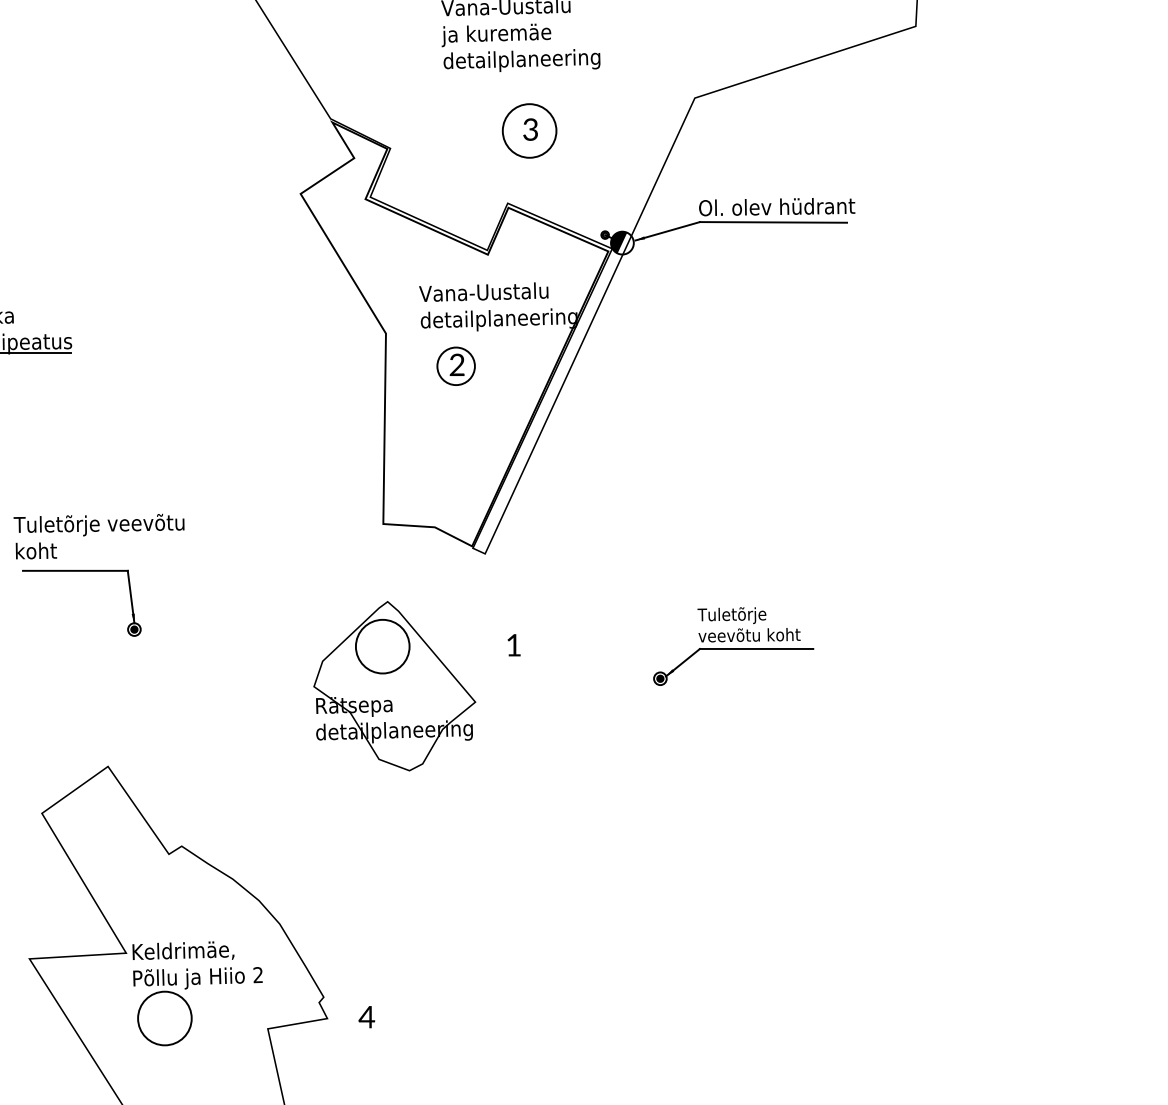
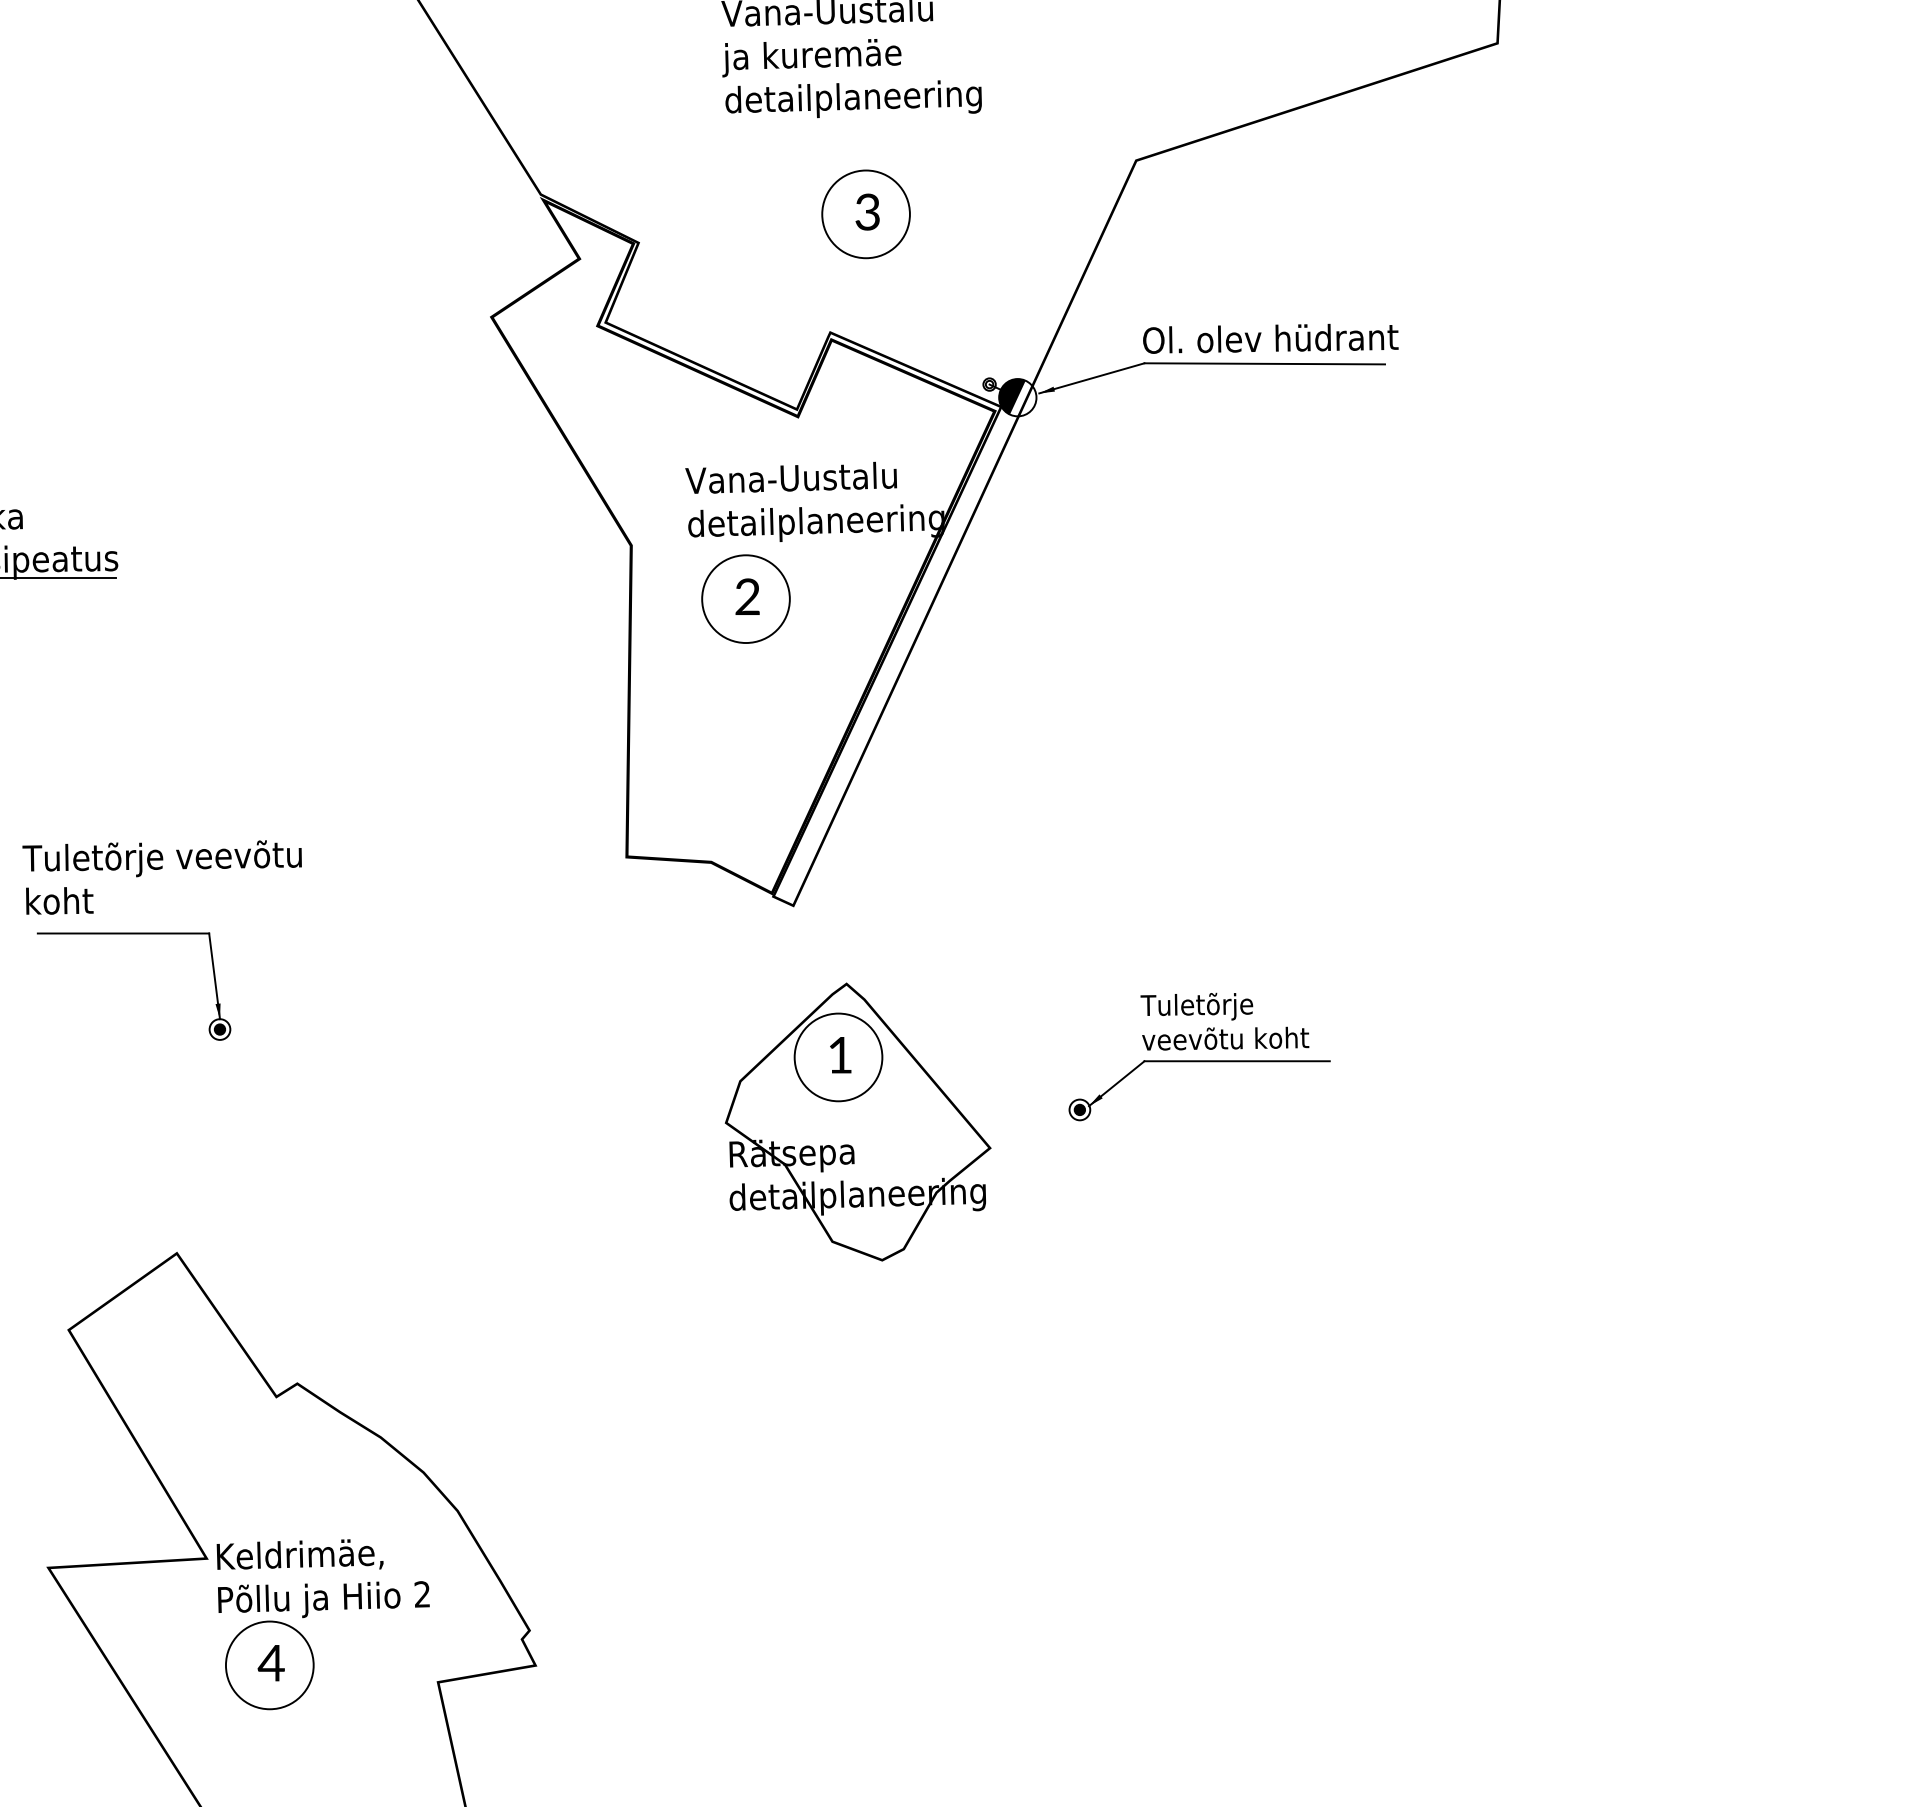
circle: (456, 366) -> (746, 599), size x1.43
part: (394, 686) -> (857, 1122), moved
text: (366, 1017) -> (270, 1663), moved

